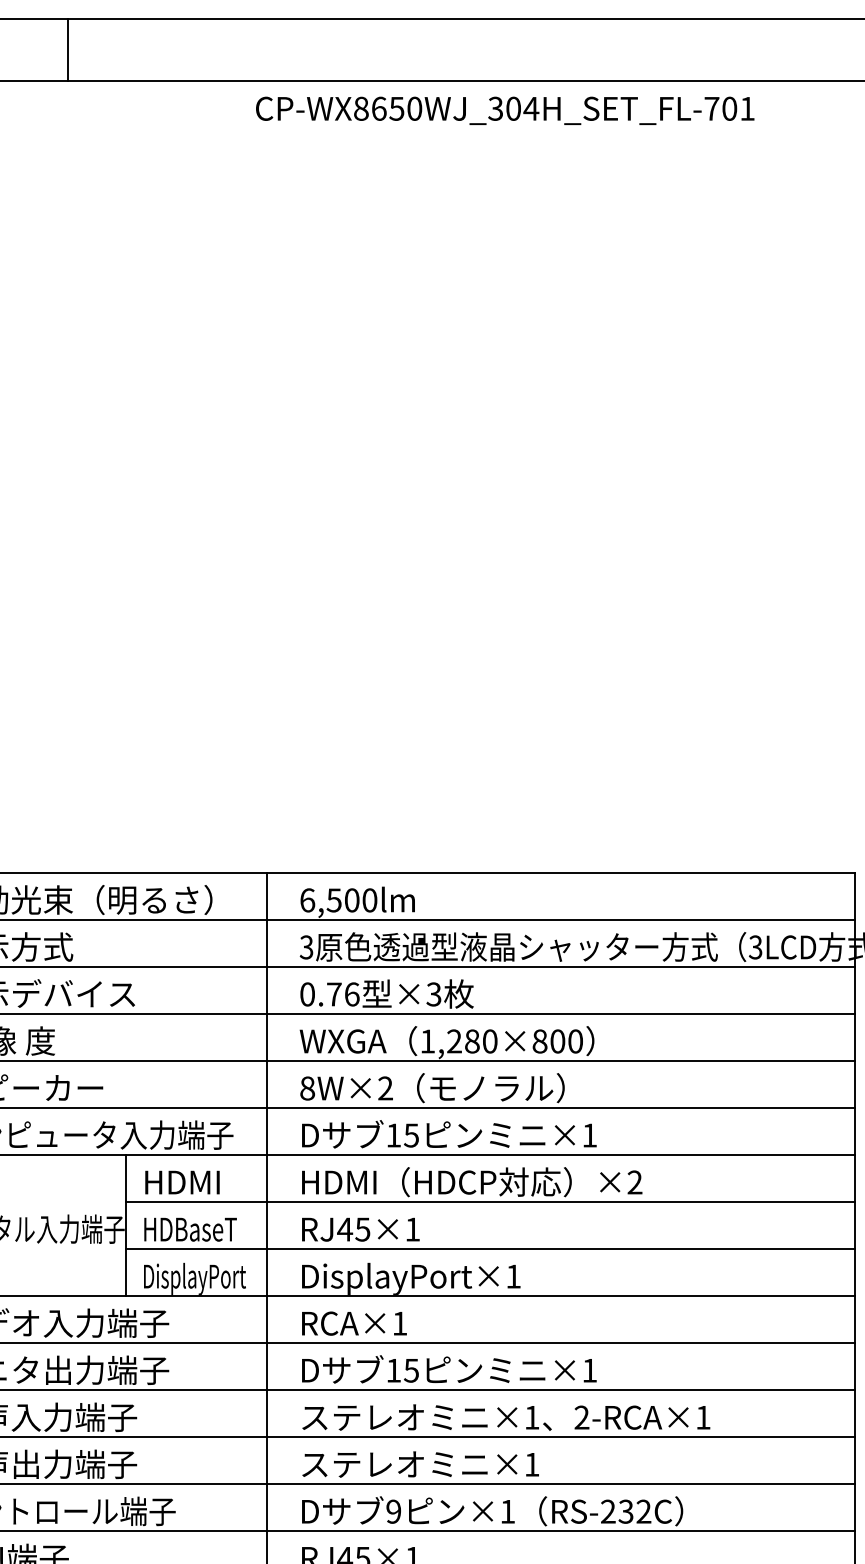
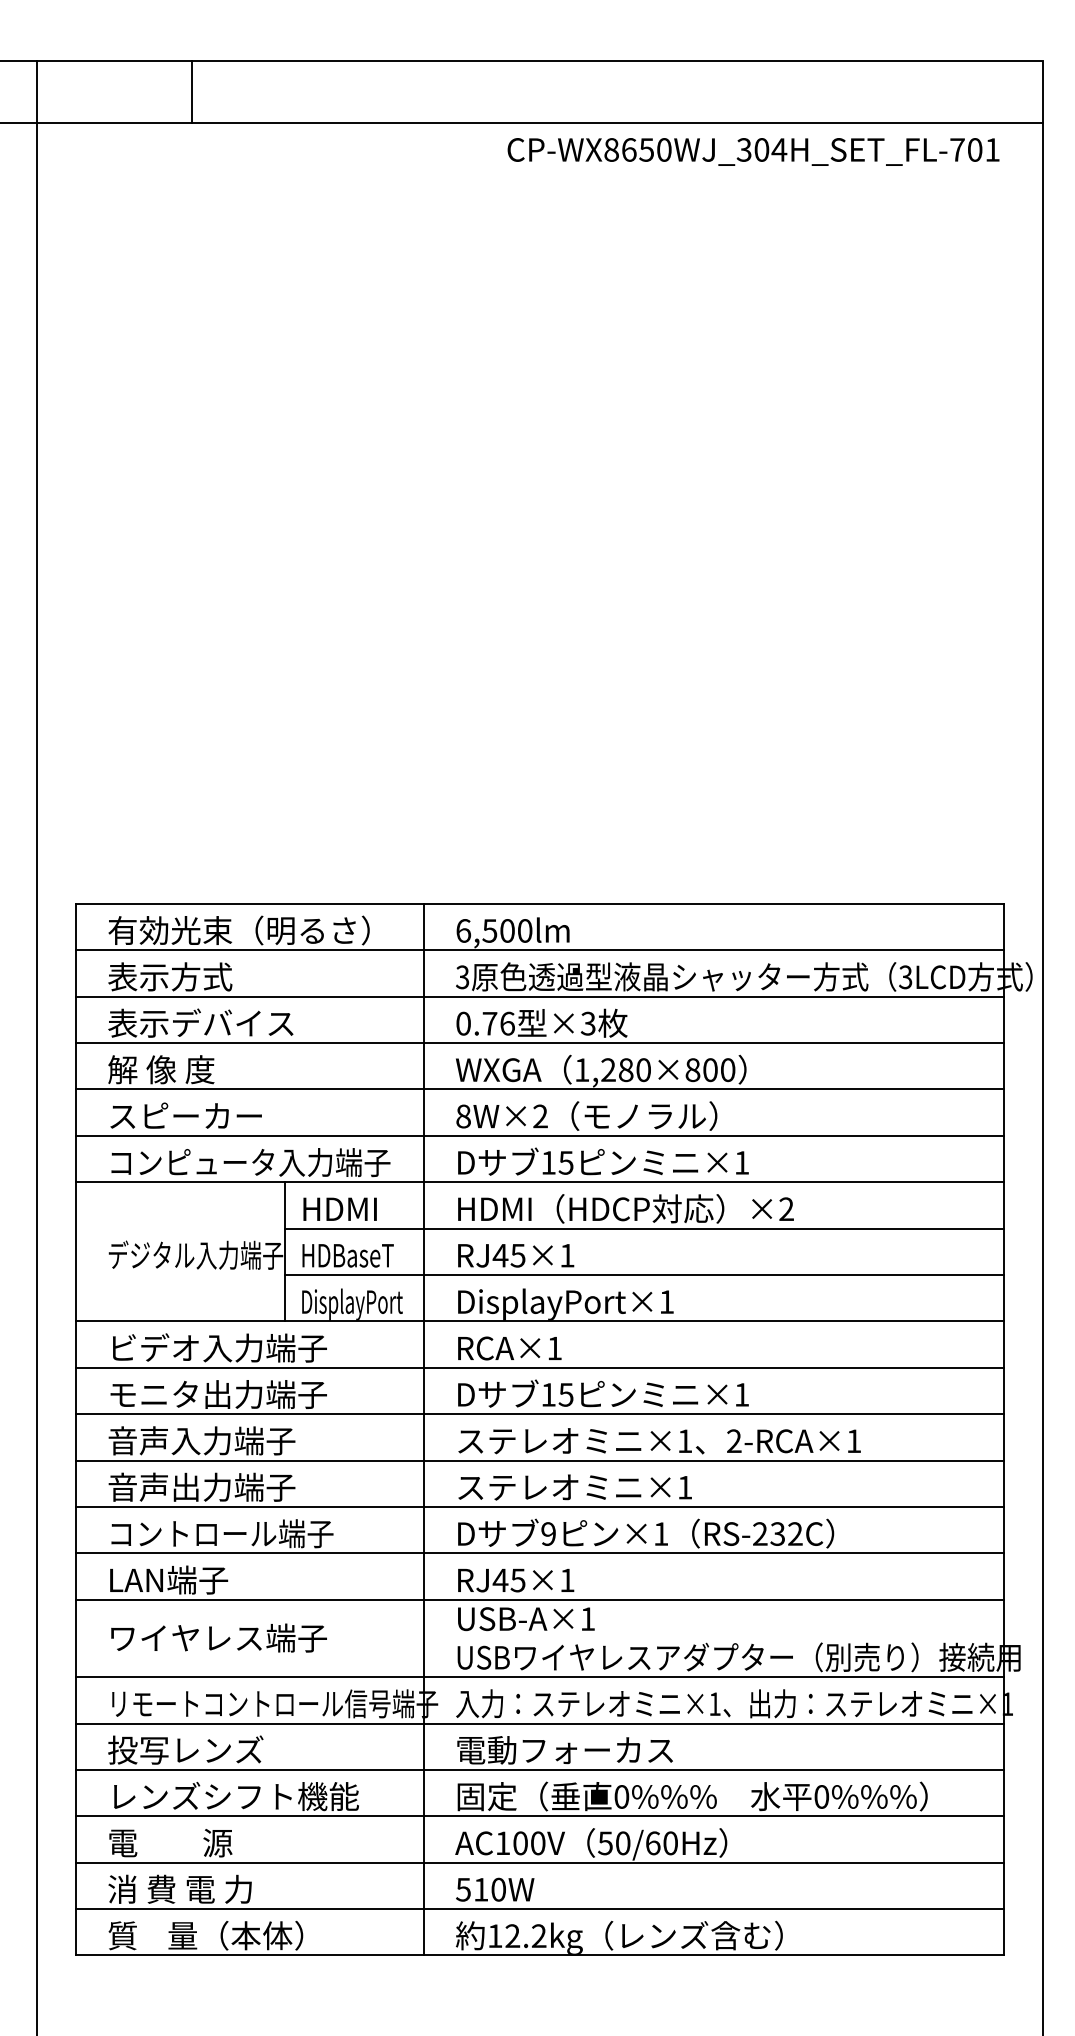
line: (68, 49) -> (192, 91), moved
text: (505, 110) -> (753, 151), moved

